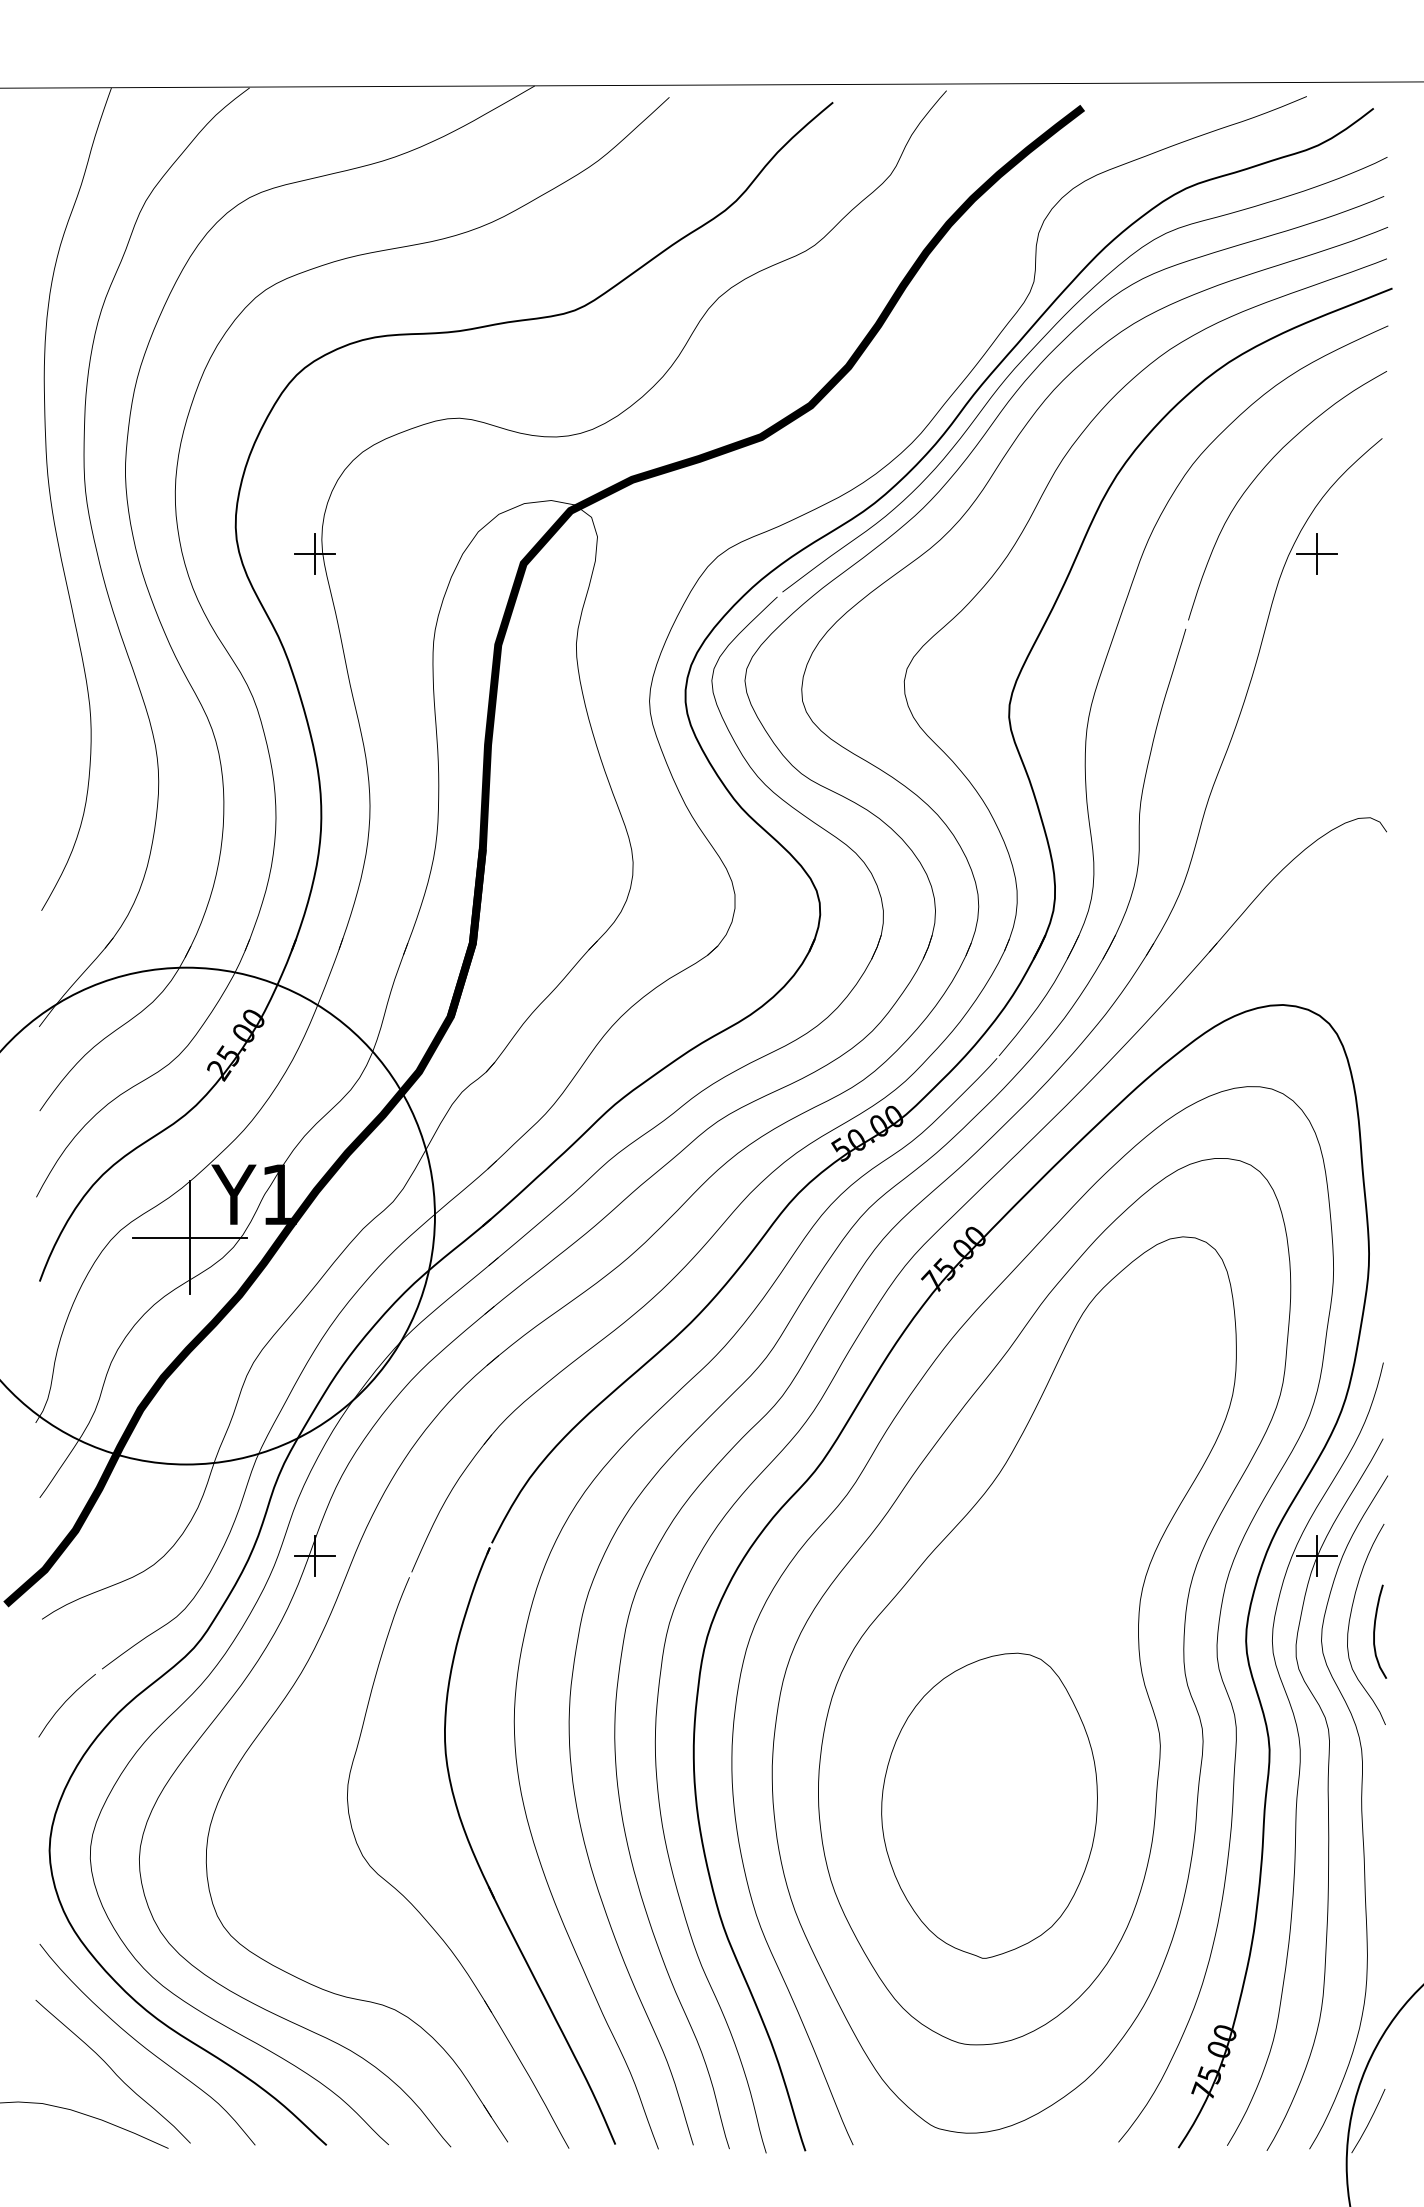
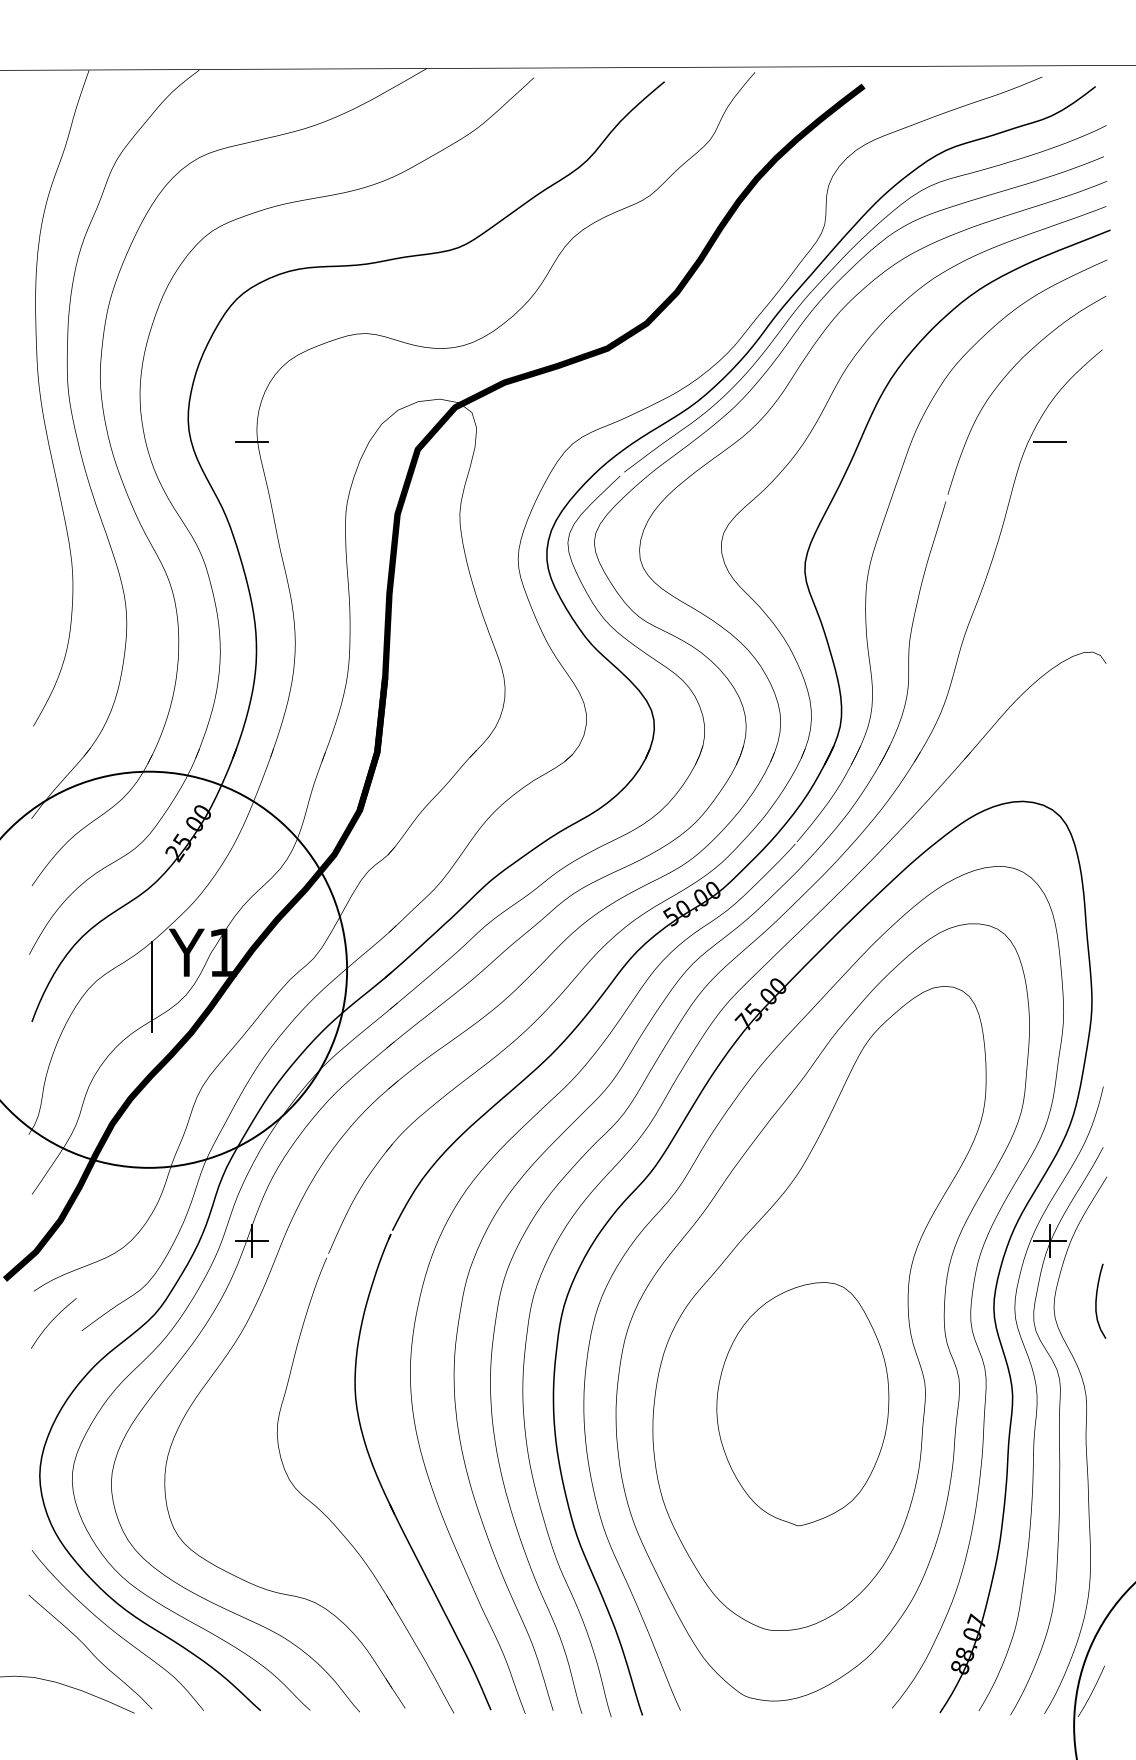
line: (315, 554) -> (251, 442), removed
line: (1316, 554) -> (1050, 442), removed
line: (189, 1237) -> (151, 986), removed
curve: (1350, 1619) -> (1077, 1291), removed
curve: (64, 1703) -> (51, 1321), moved
part: (989, 1805) -> (802, 1403), moved
text: (1213, 2061) -> (967, 1643), 75.00 -> 88.07

